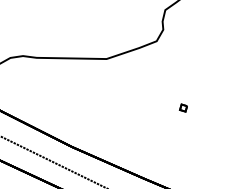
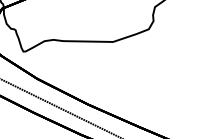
part: (182, 107) -> (167, 76), removed

